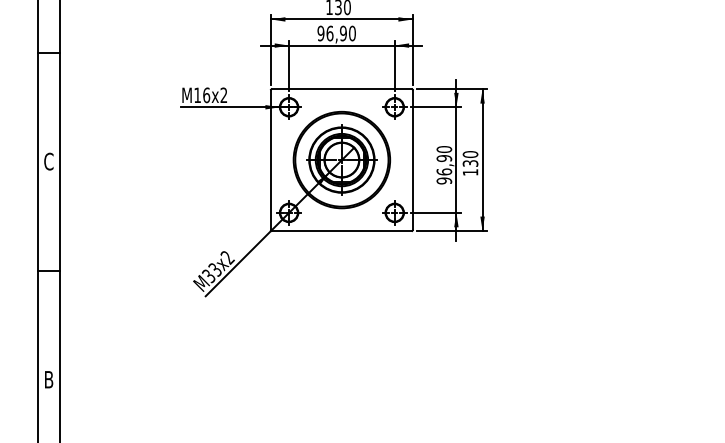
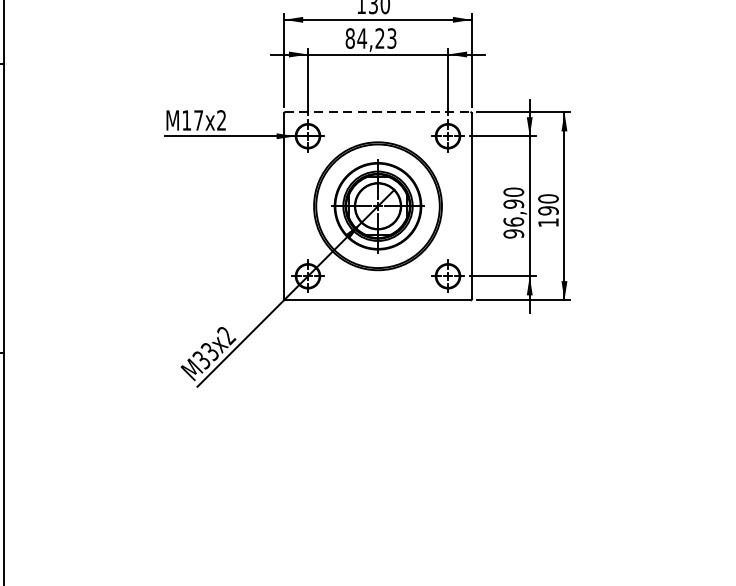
text: (336, 33) -> (370, 38), 96,90 -> 84,23
line: (342, 89) -> (378, 112), solid -> dashed
text: (206, 95) -> (198, 120), M16x2 -> M17x2
text: (469, 163) -> (547, 210), 130 -> 190

